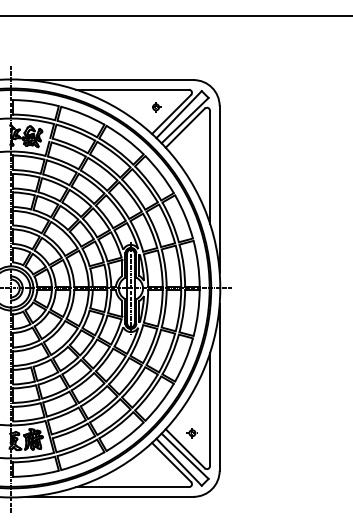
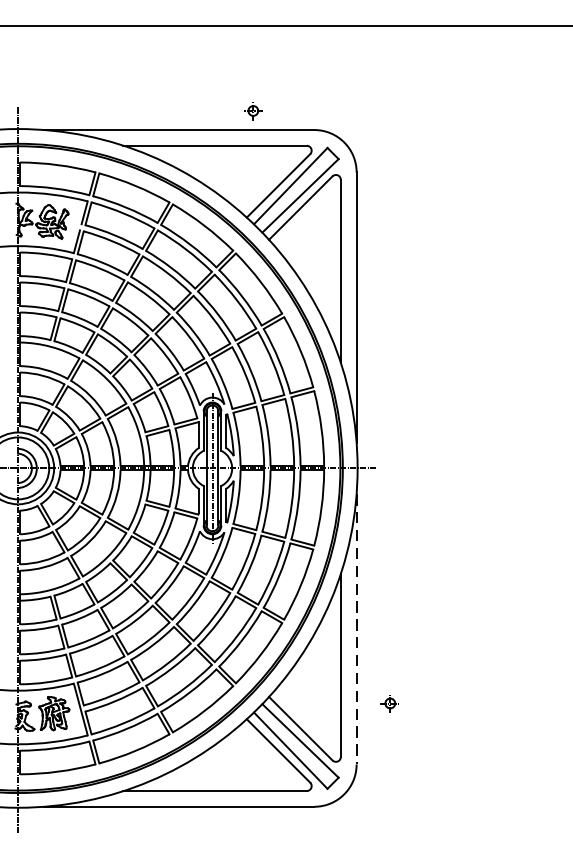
part: (156, 107) -> (254, 111), moved
line: (219, 388) -> (356, 630), solid -> dashed
part: (191, 433) -> (388, 703), moved

